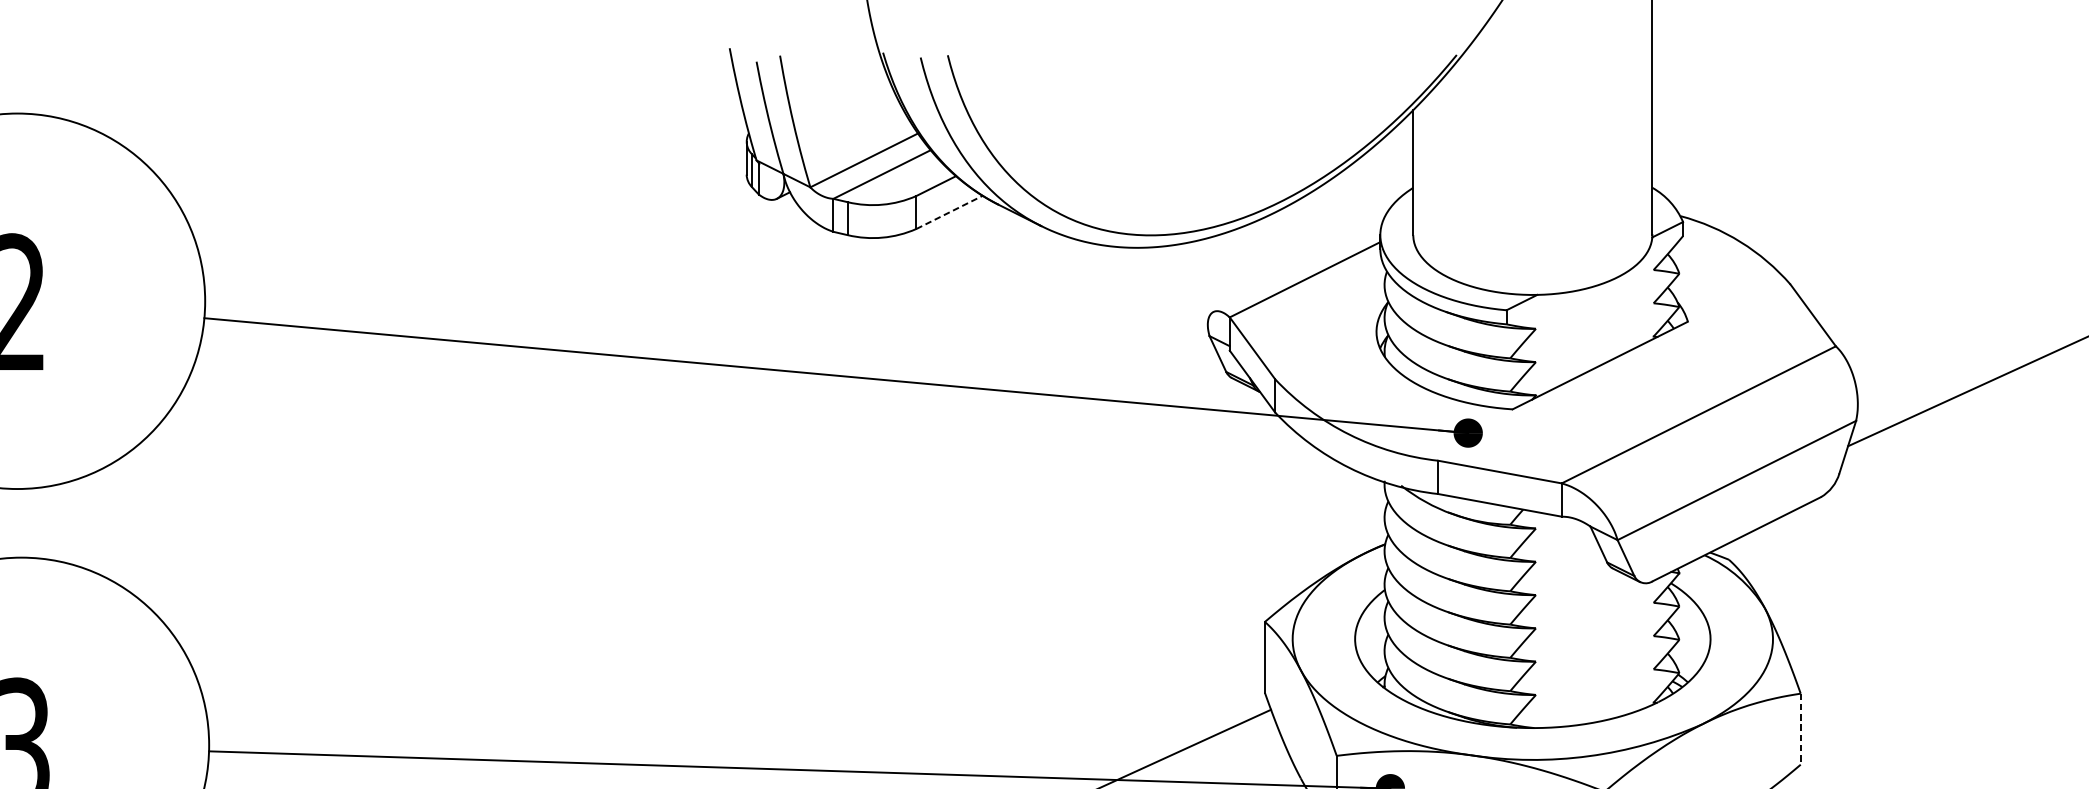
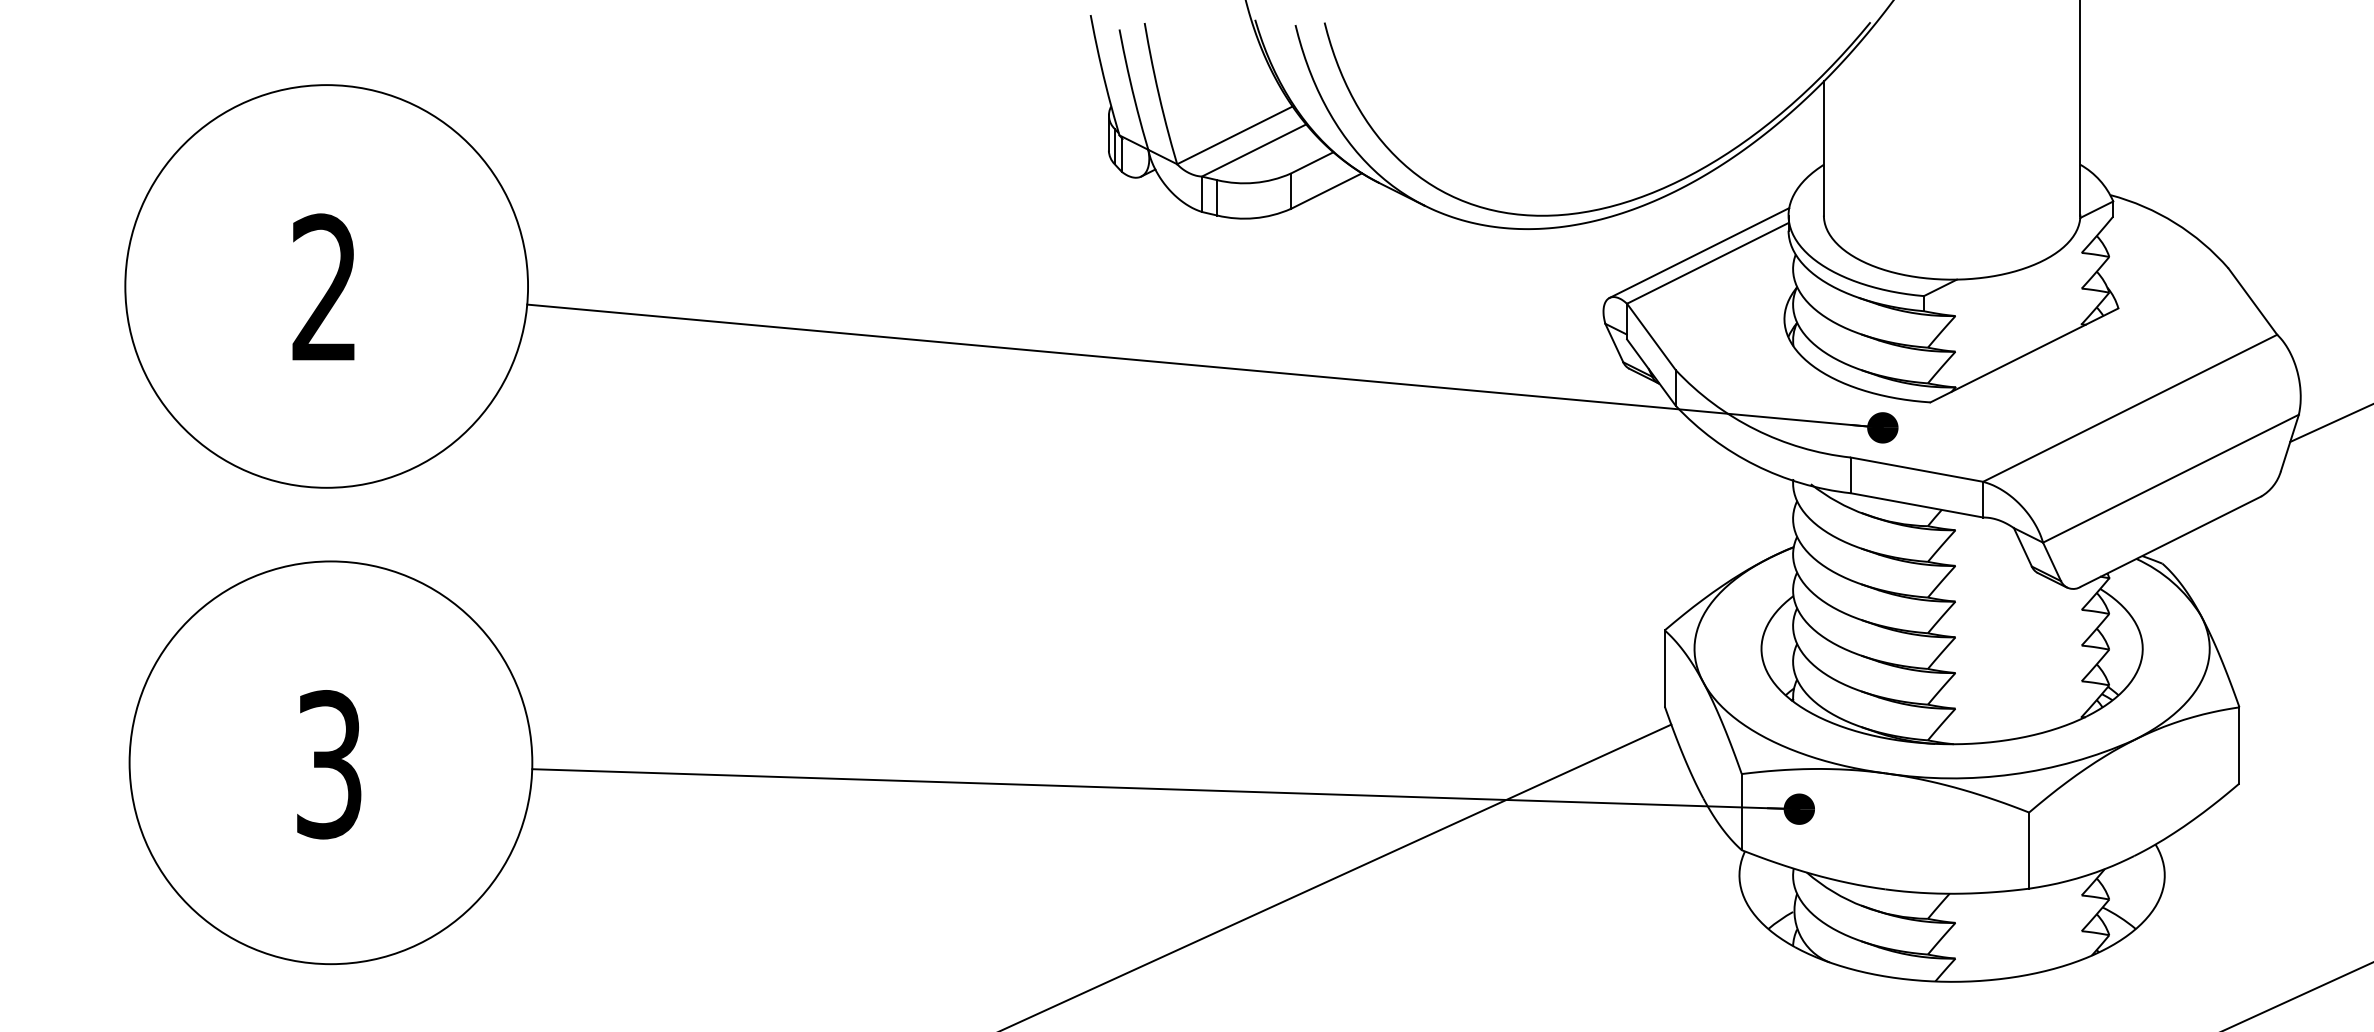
line: (949, 212) -> (1326, 191), dashed -> solid
line: (1297, 269) -> (1699, 252), added
line: (1800, 729) -> (2239, 745), dashed -> solid

